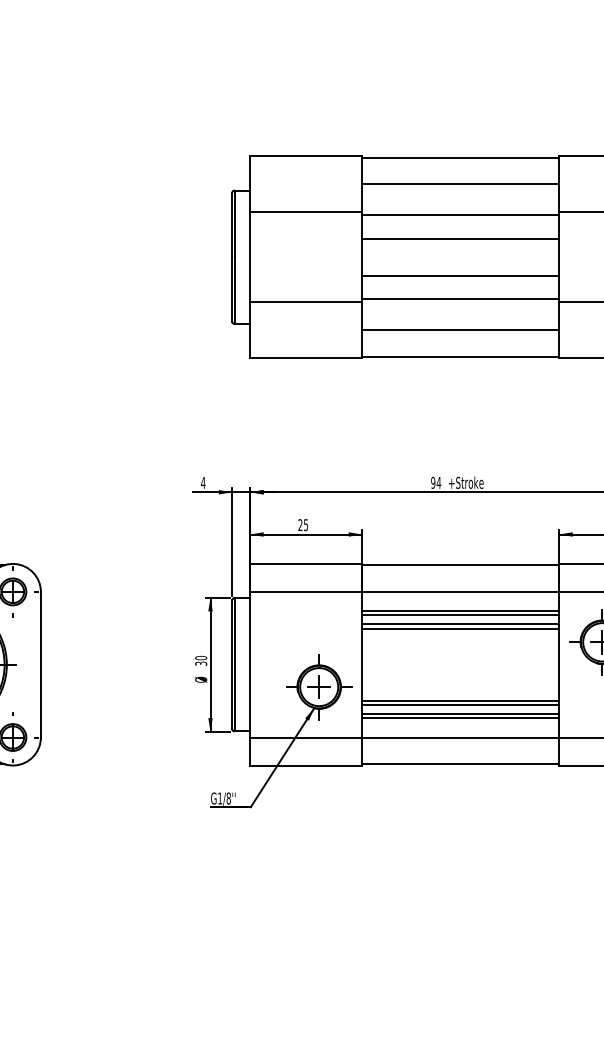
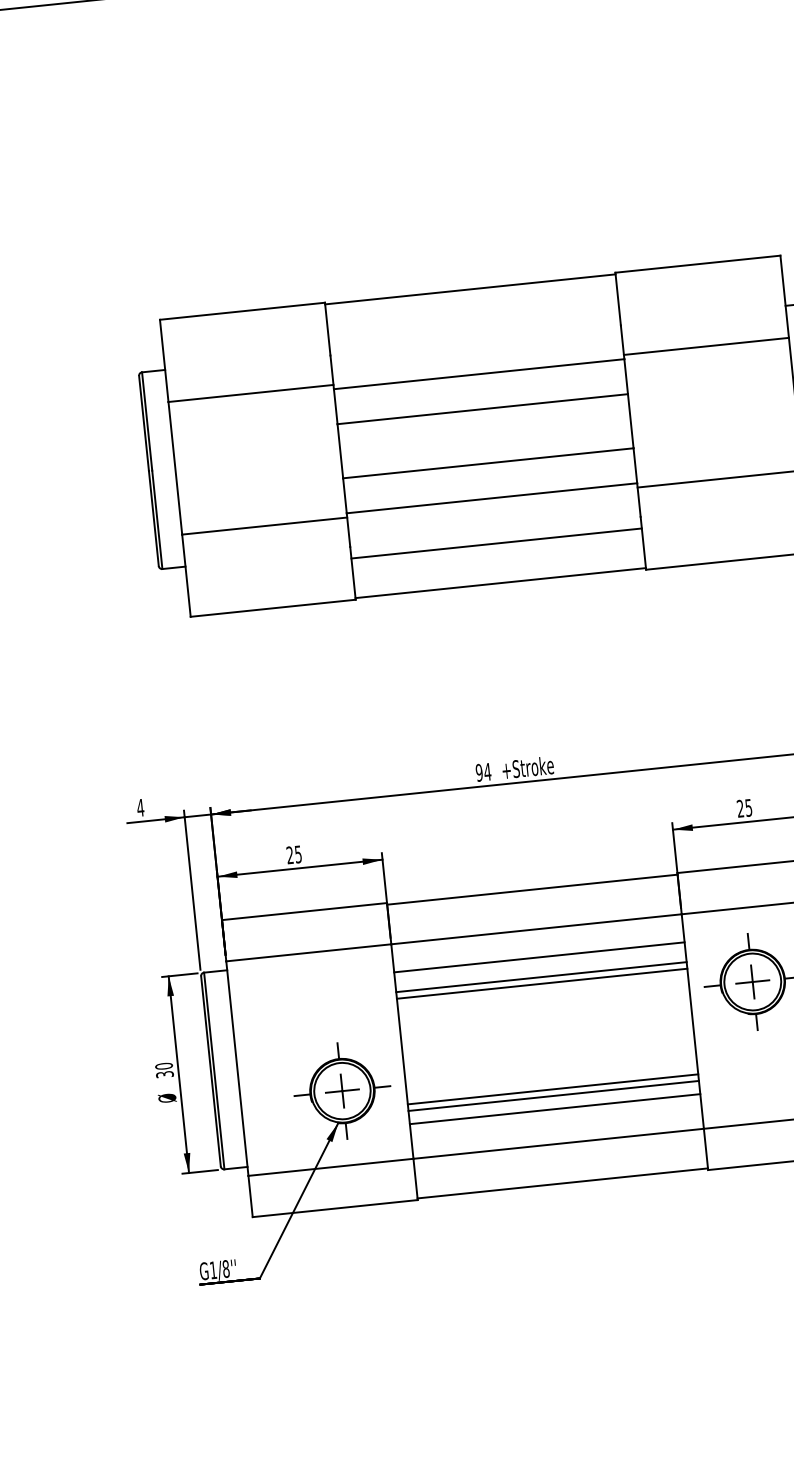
line: (460, 184) -> (474, 329), removed
line: (460, 615) -> (539, 964), removed
line: (460, 718) -> (555, 1115), removed

